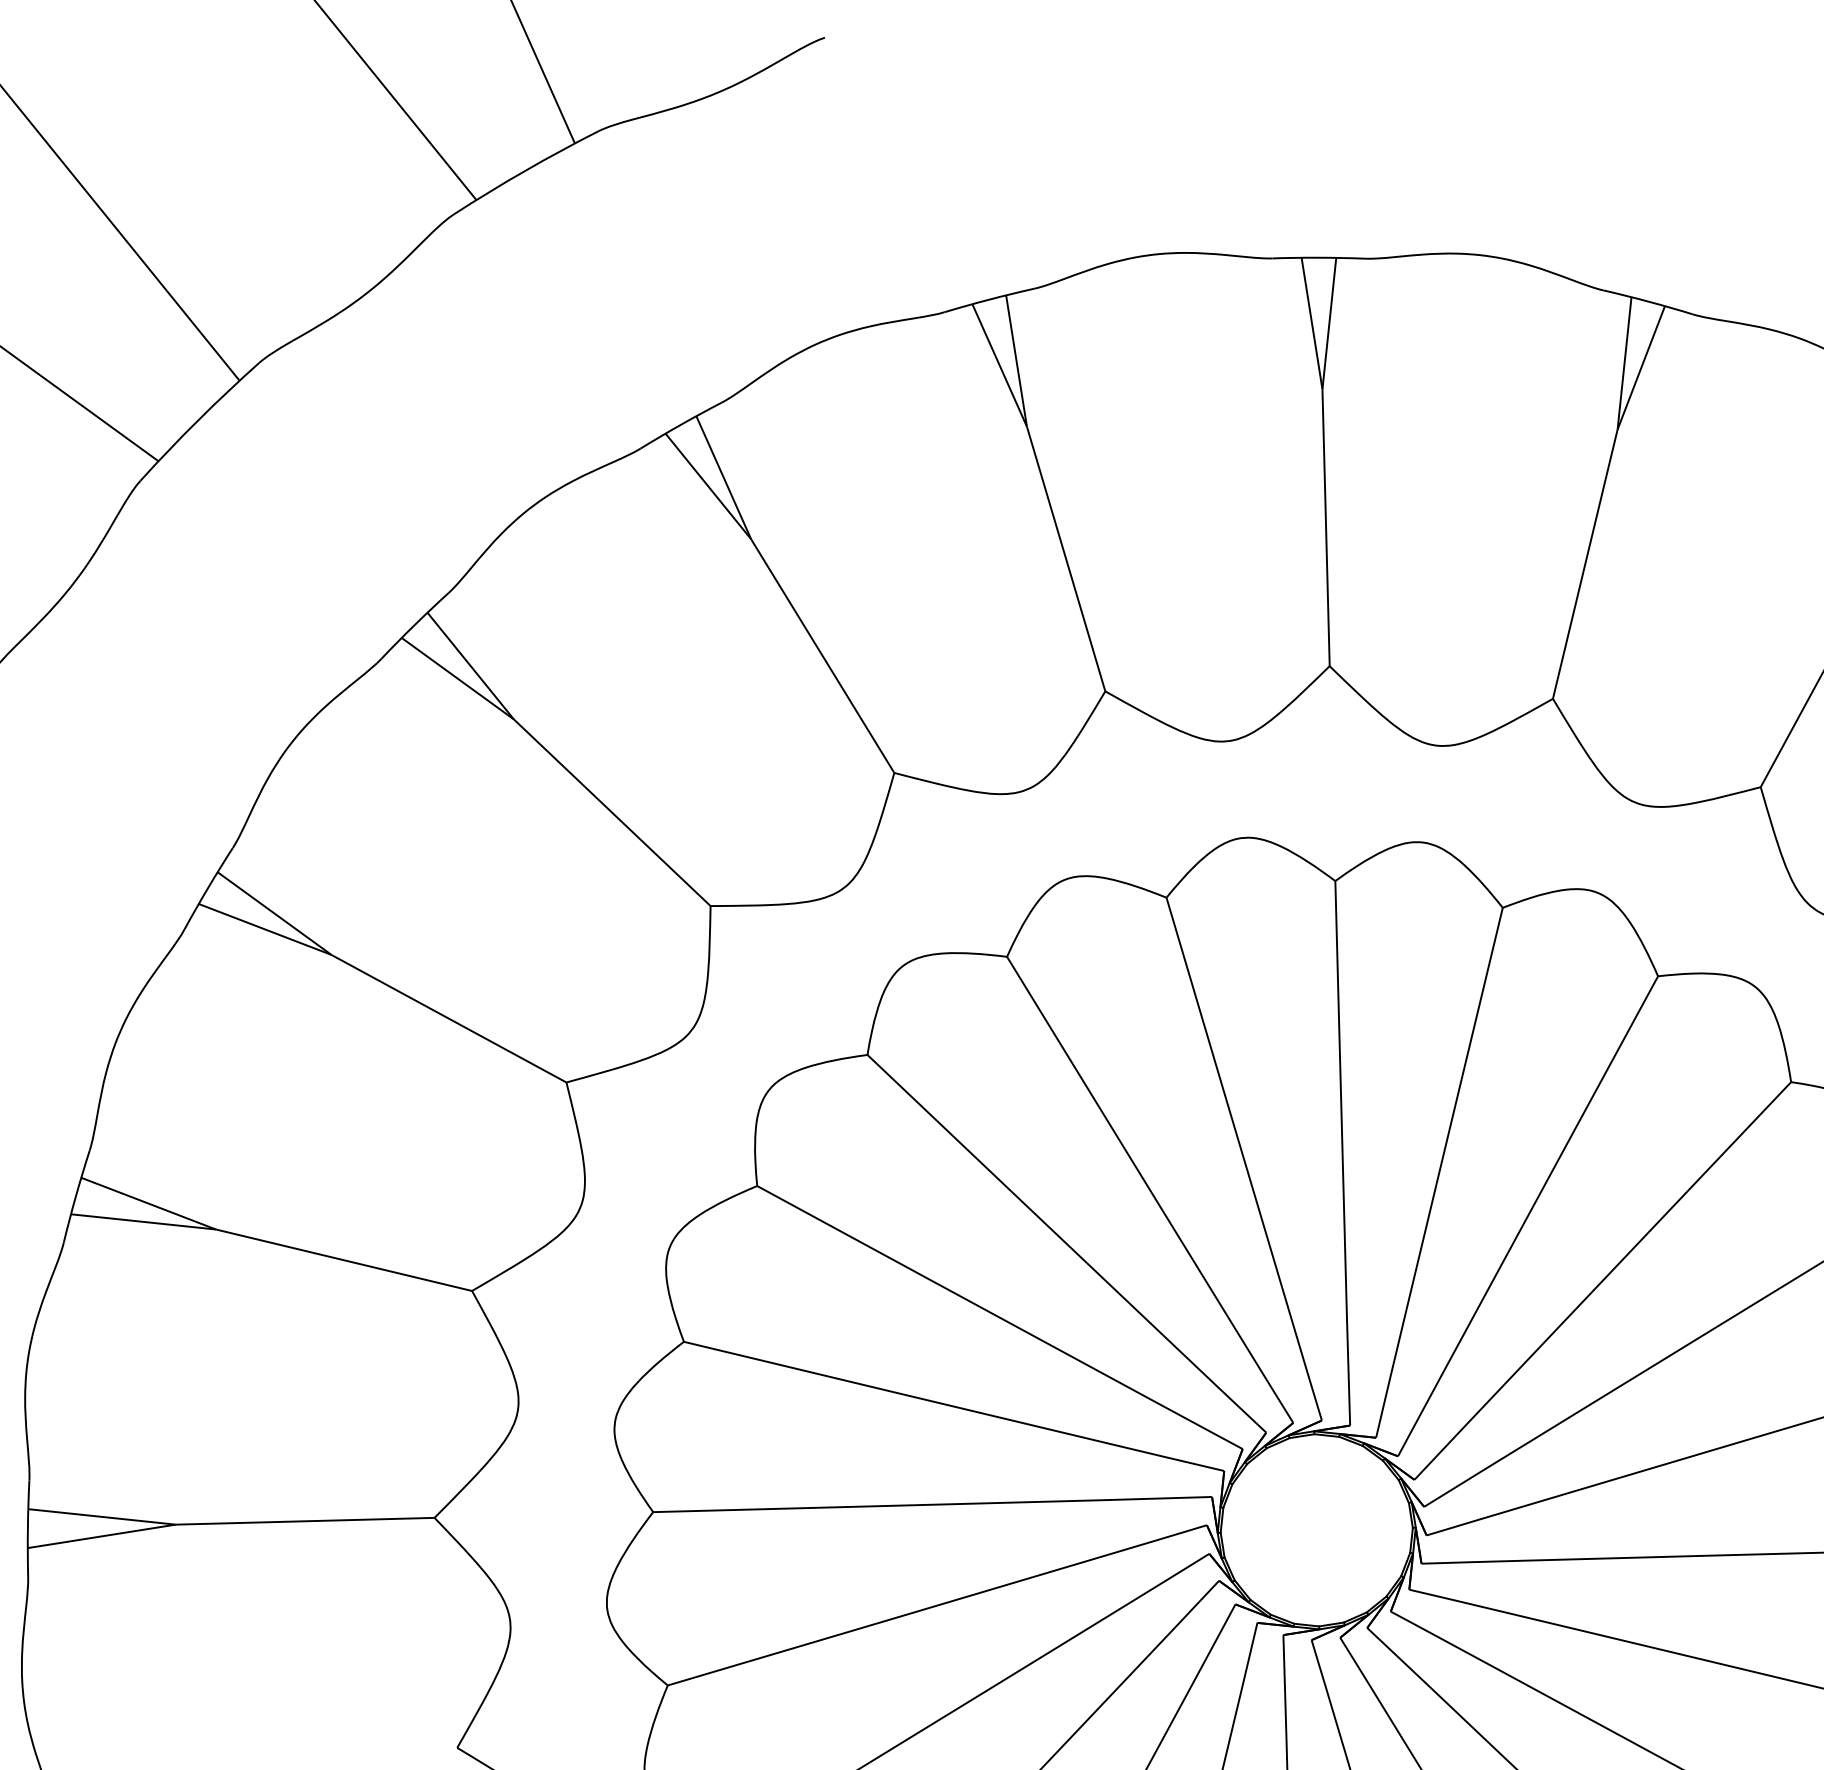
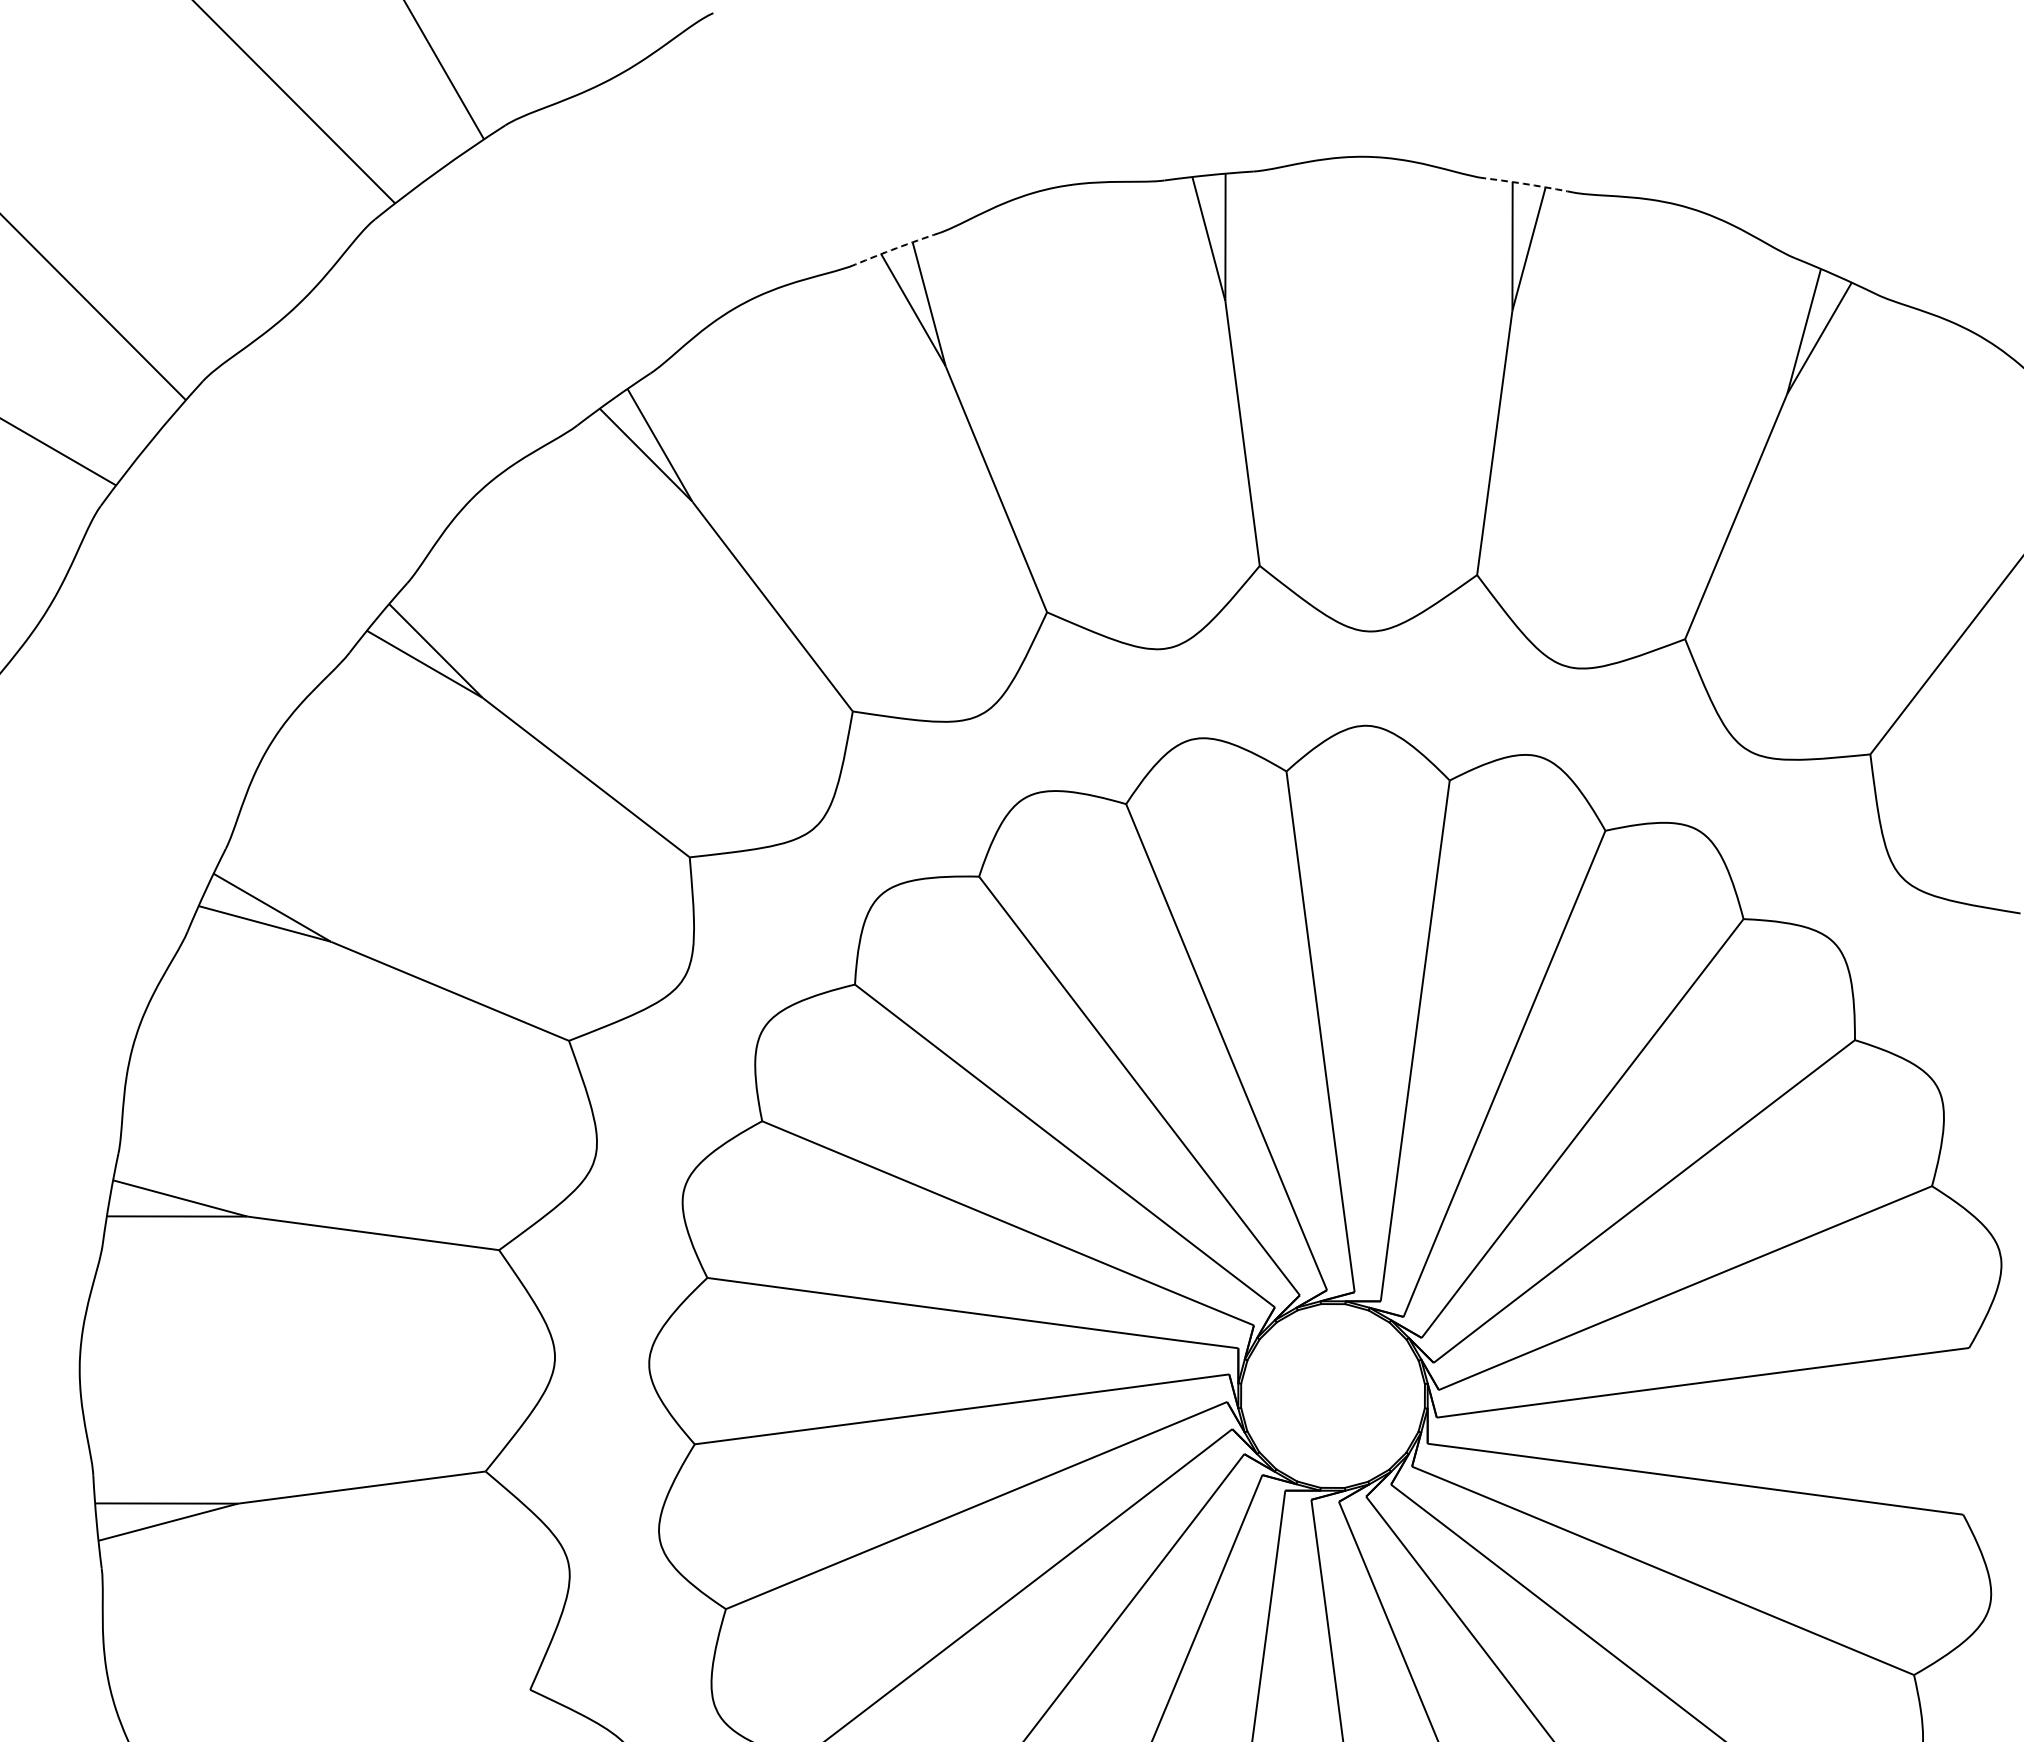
arc: (988, 300) -> (896, 248), solid -> dashed
arc: (1648, 301) -> (1529, 184), solid -> dashed

